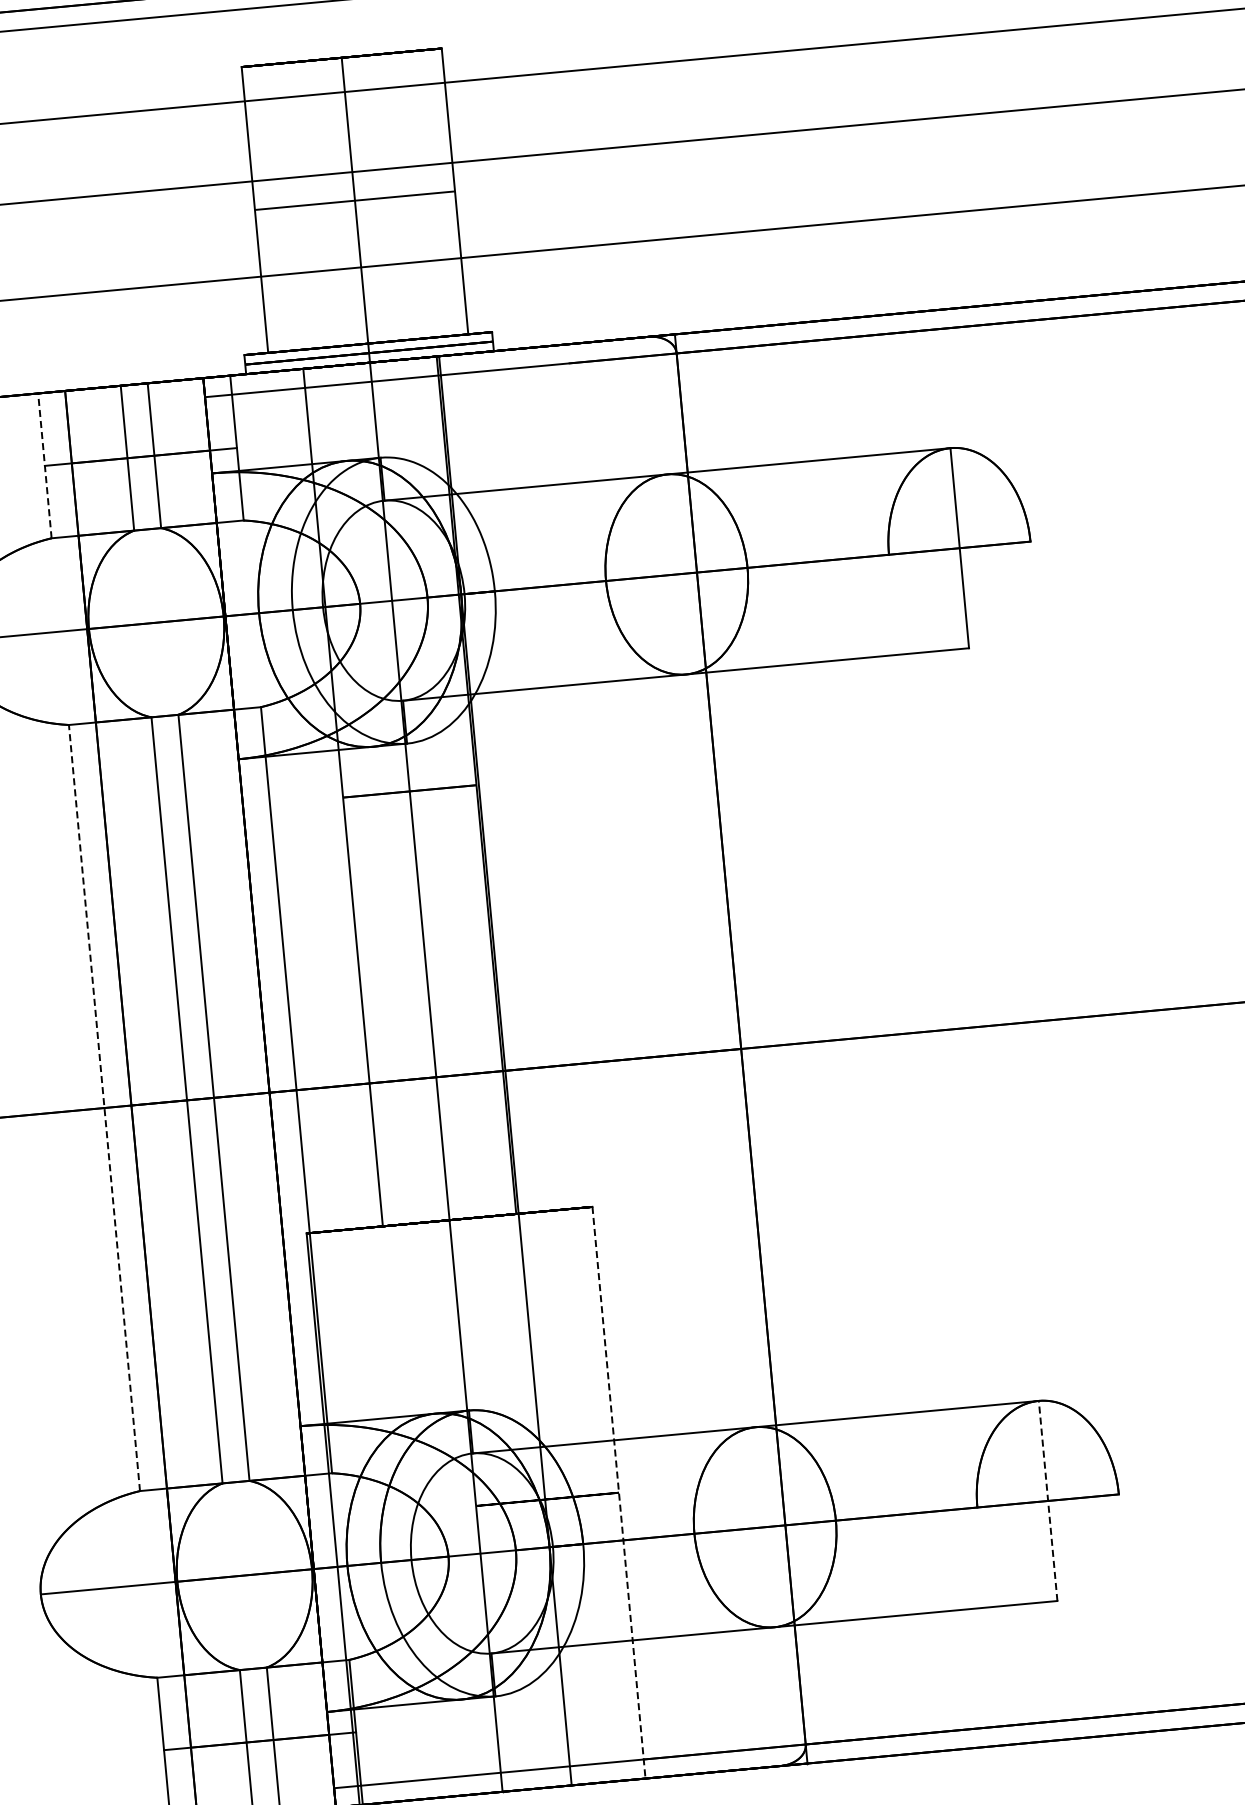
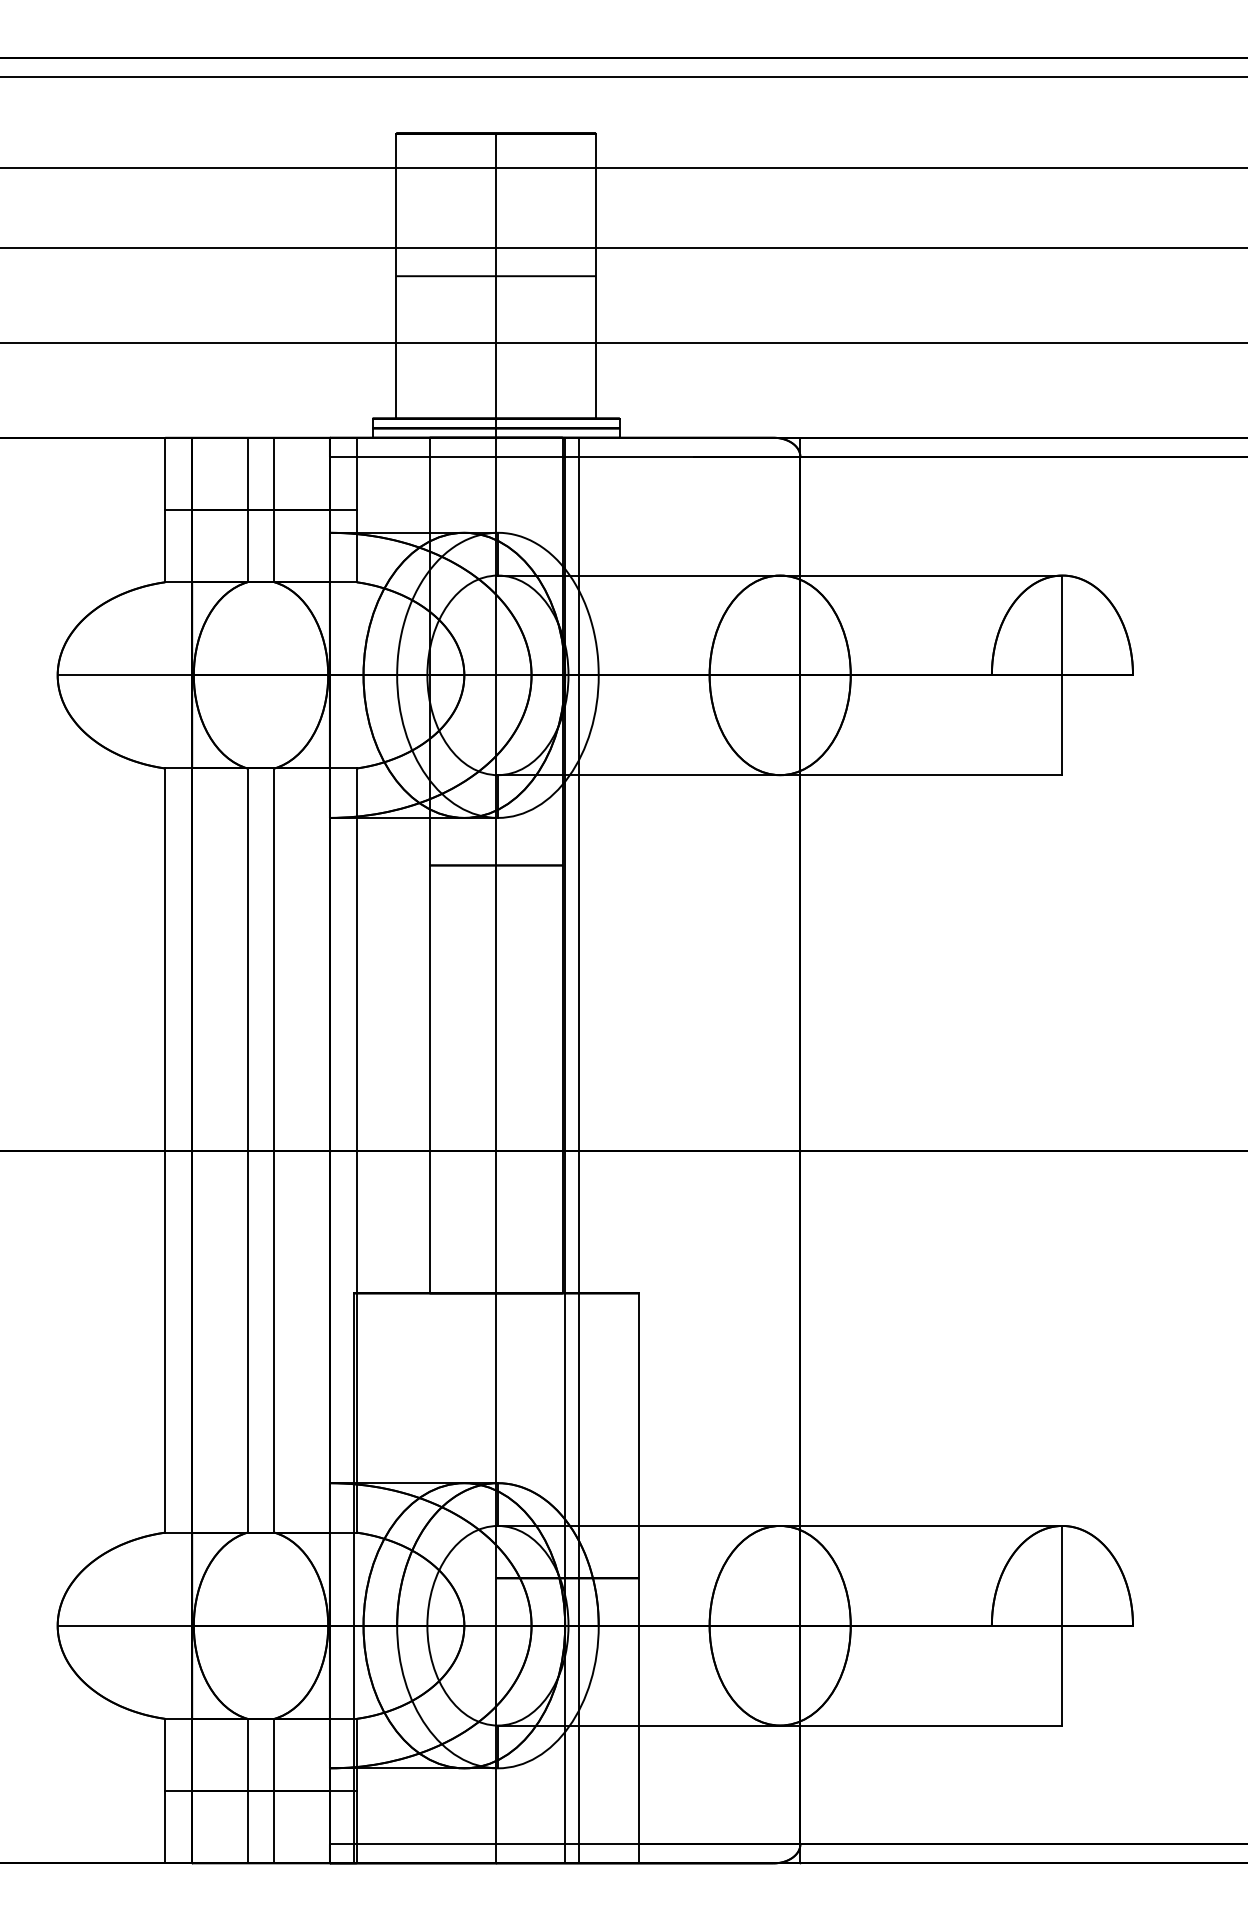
line: (45, 465) -> (165, 509), dashed -> solid
line: (518, 1069) -> (578, 1150), added
line: (104, 1107) -> (165, 1150), dashed -> solid
line: (618, 1493) -> (638, 1578), dashed -> solid
line: (1048, 1500) -> (1062, 1625), dashed -> solid

